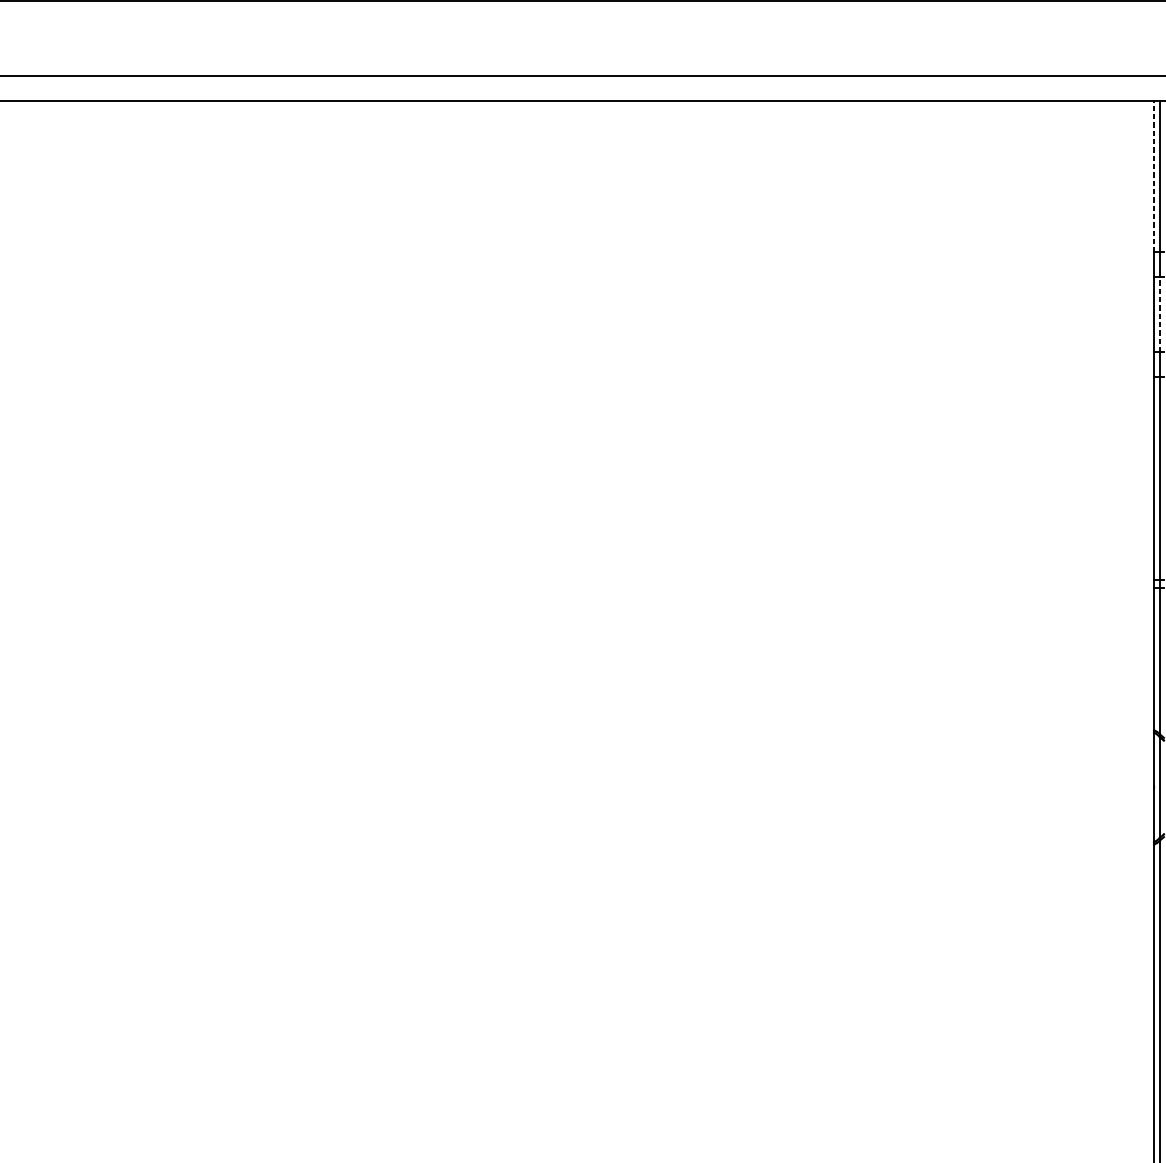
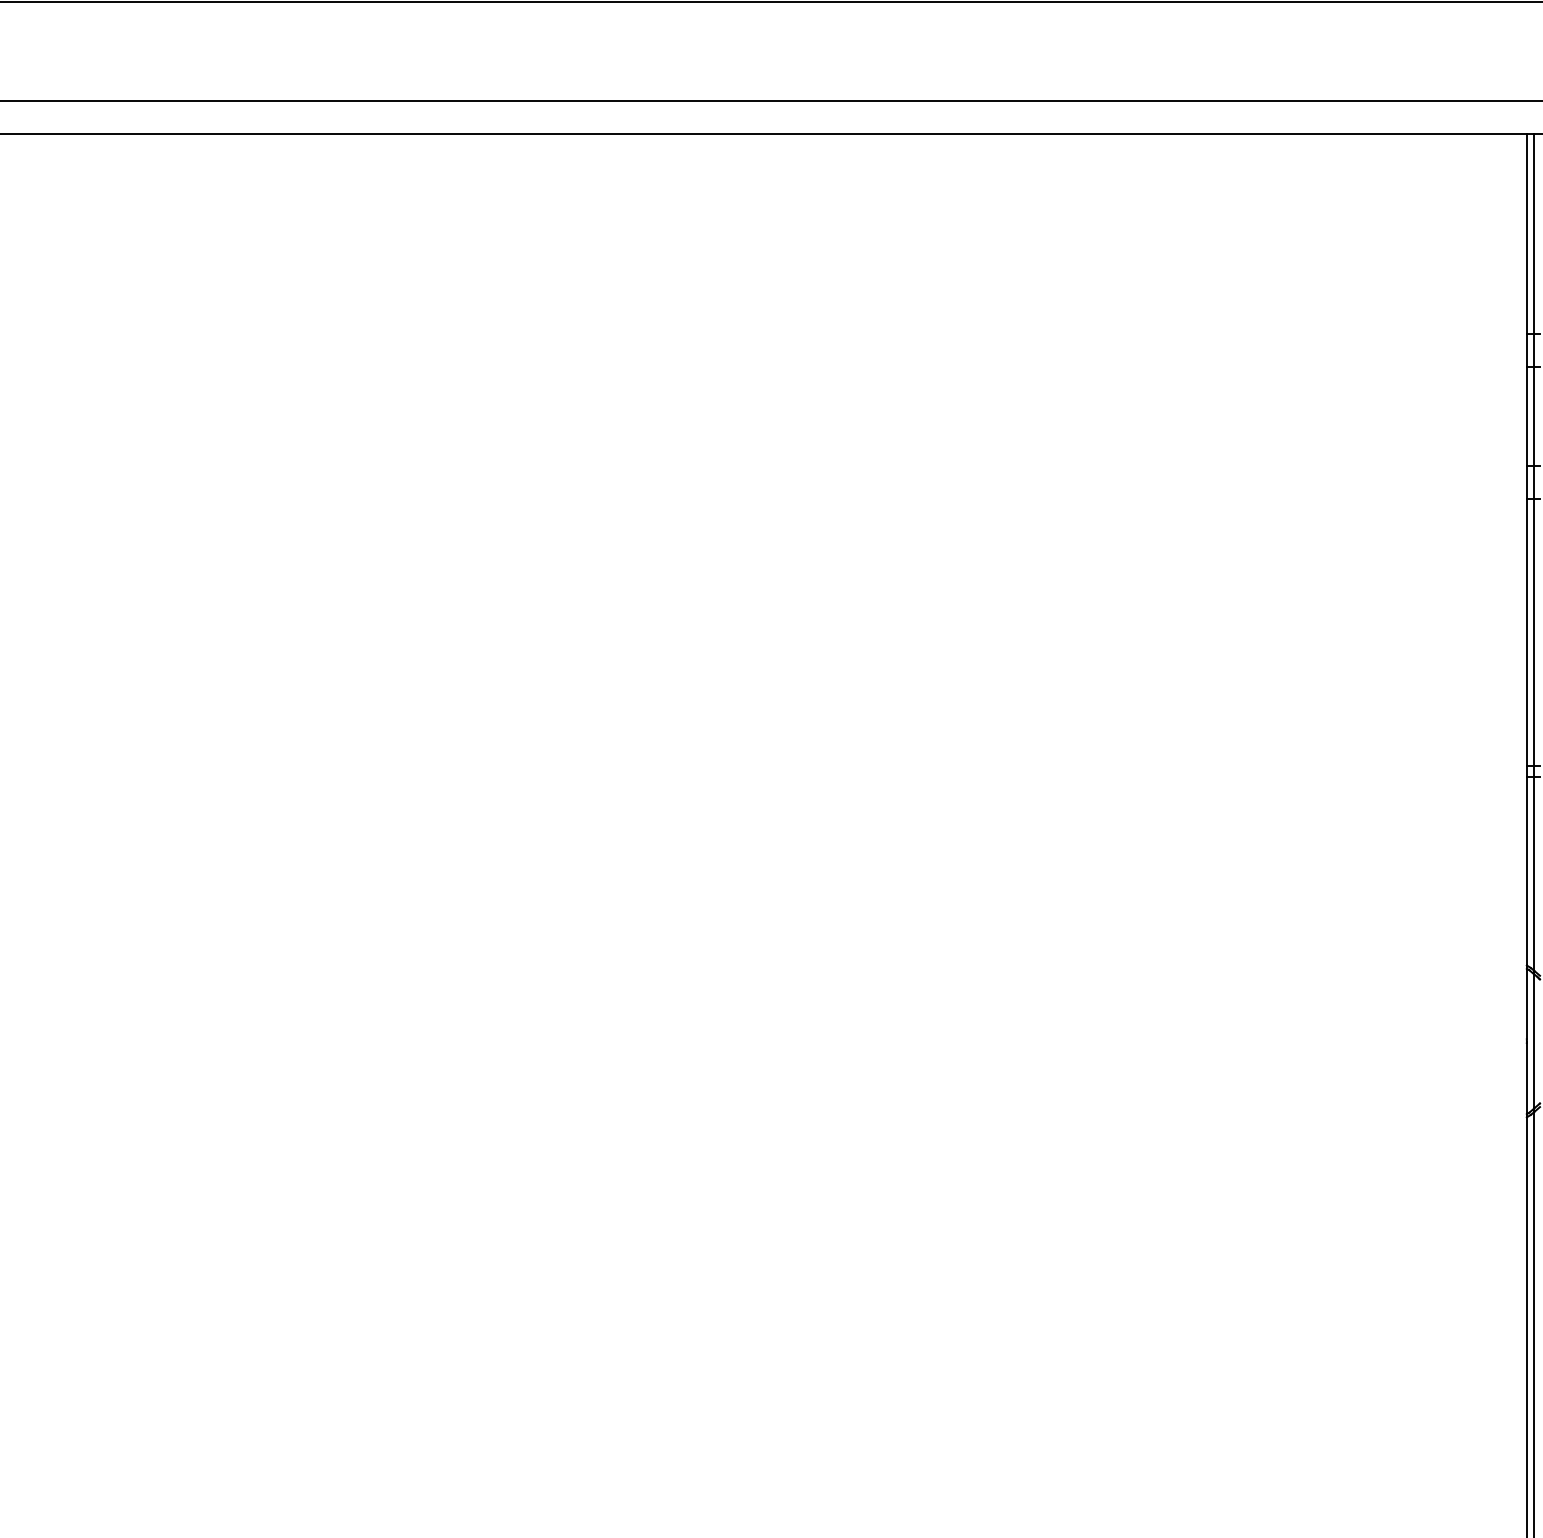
line: (1153, 176) -> (1526, 233), dashed -> solid
line: (1159, 315) -> (1534, 416), dashed -> solid

